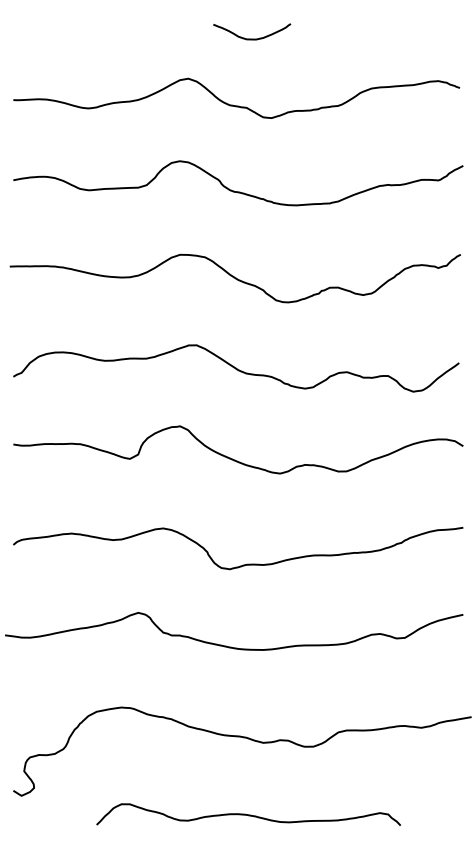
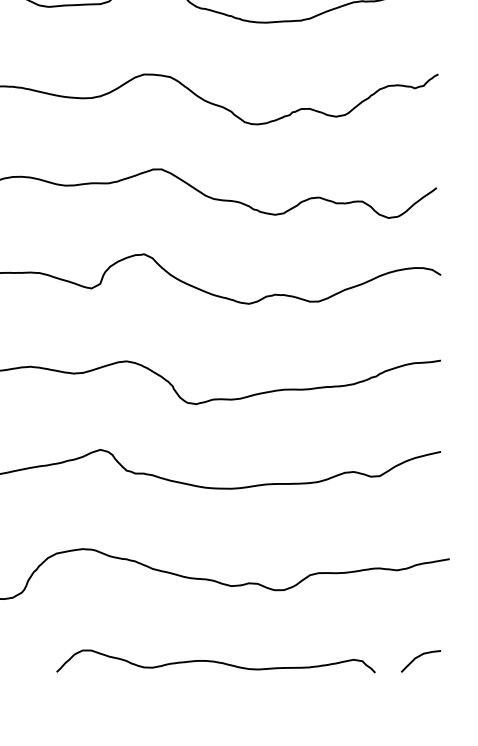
curve: (443, 810) -> (420, 657), added

